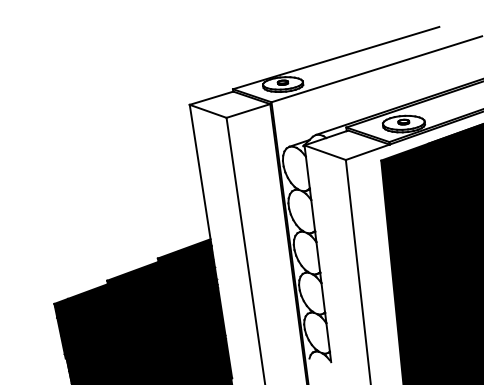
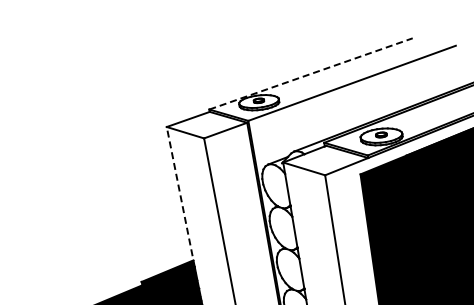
line: (336, 58) -> (311, 74), solid -> dashed
line: (200, 174) -> (180, 196), solid -> dashed

